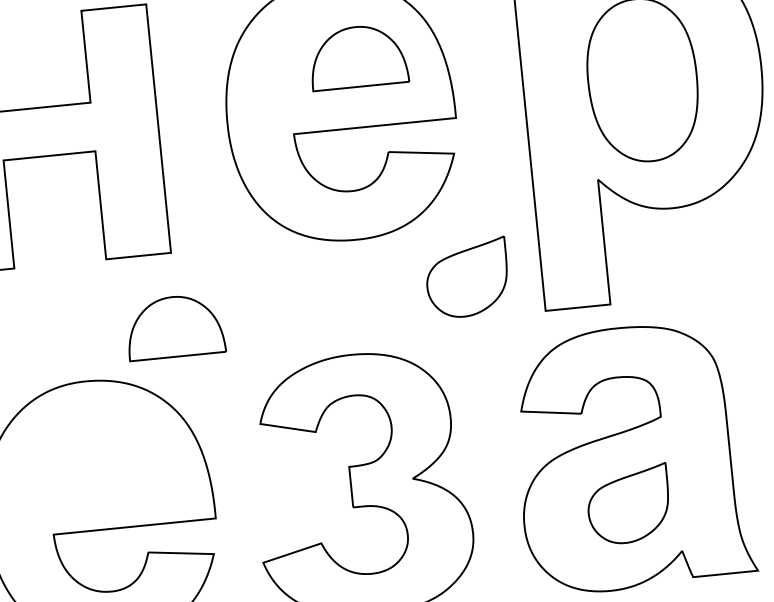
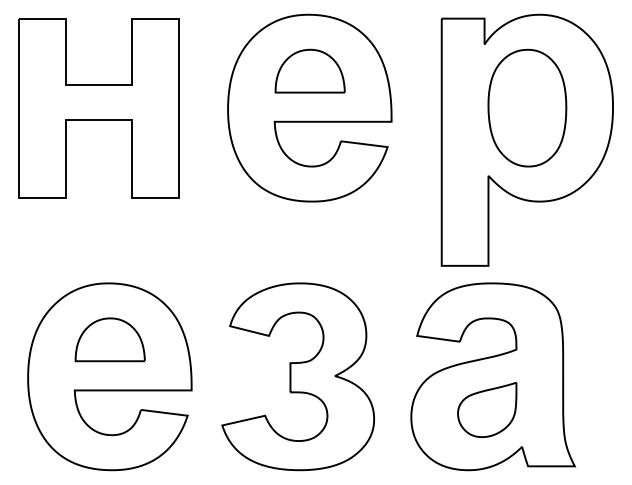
part: (357, 55) -> (309, 70), moved
part: (467, 277) -> (388, 236), removed
part: (174, 326) -> (109, 339), moved

